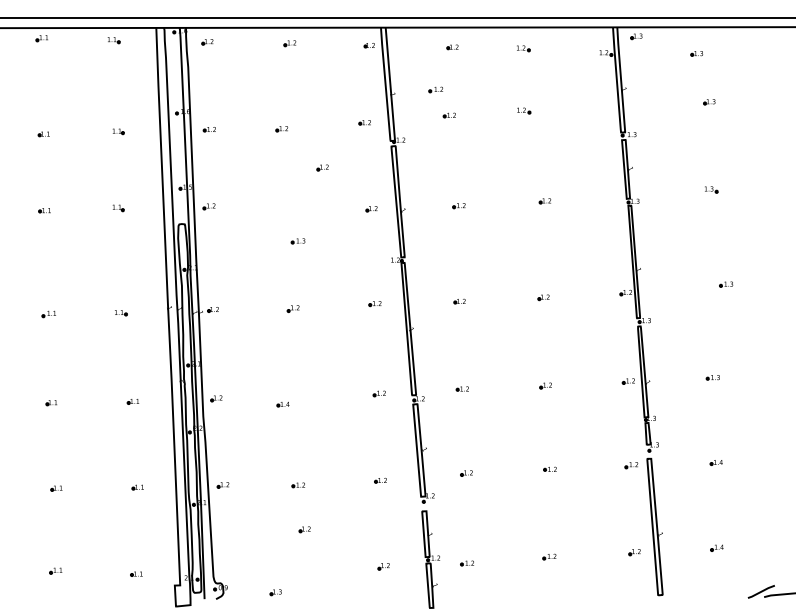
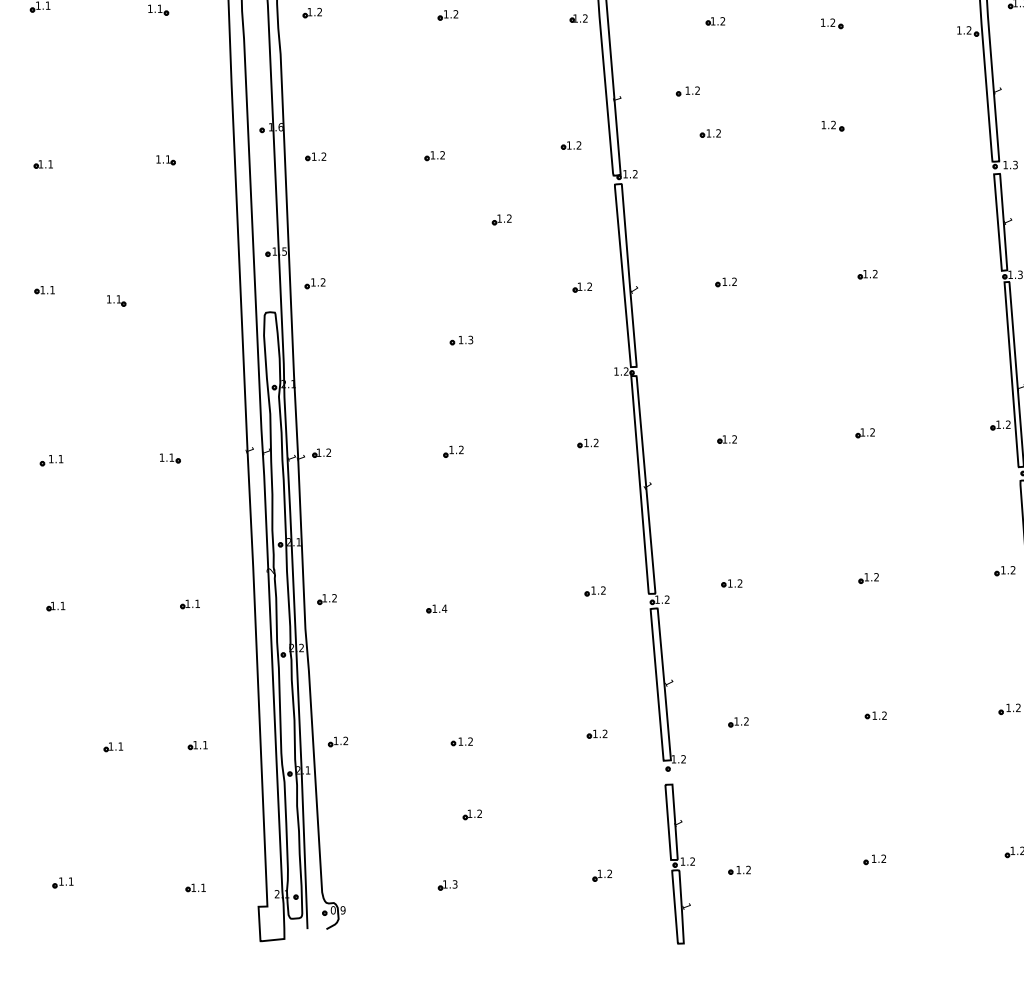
part: (118, 208) -> (116, 301), moved
part: (56, 488) -> (113, 747), moved
part: (275, 592) -> (447, 885), moved

